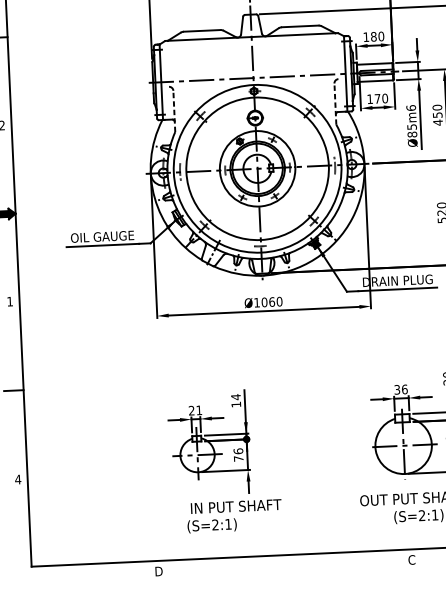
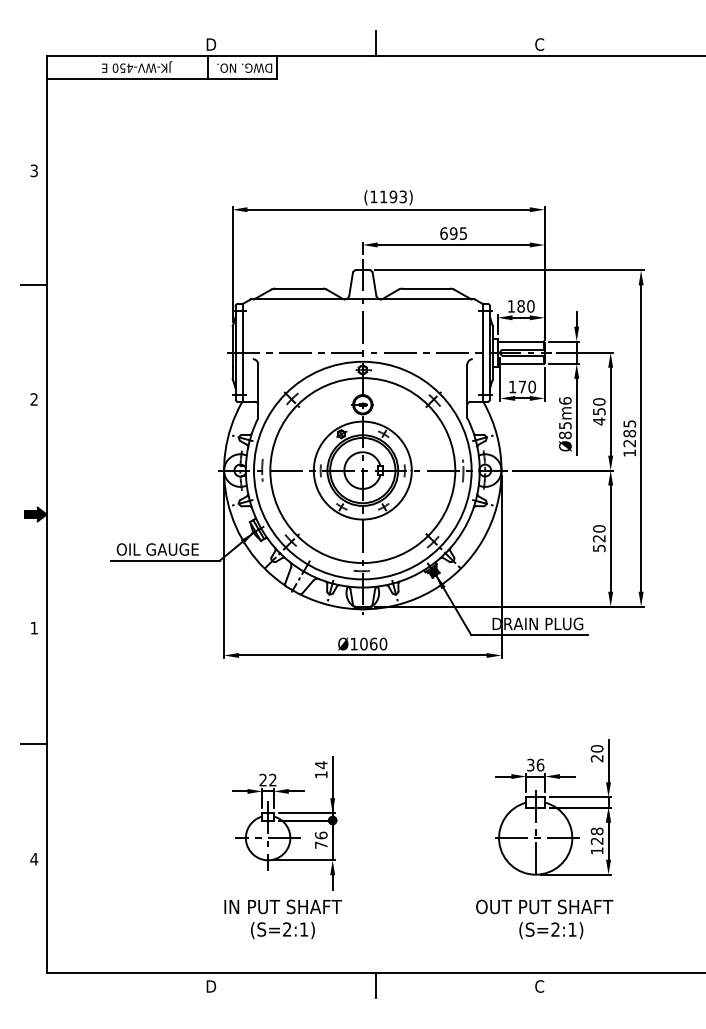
line: (335, 104) -> (467, 391), dashed -> solid
line: (174, 111) -> (258, 391), dashed -> solid
text: (198, 409) -> (272, 779), 21 -> 22
text: (236, 506) -> (283, 906), moved
line: (285, 564) -> (375, 985), added

